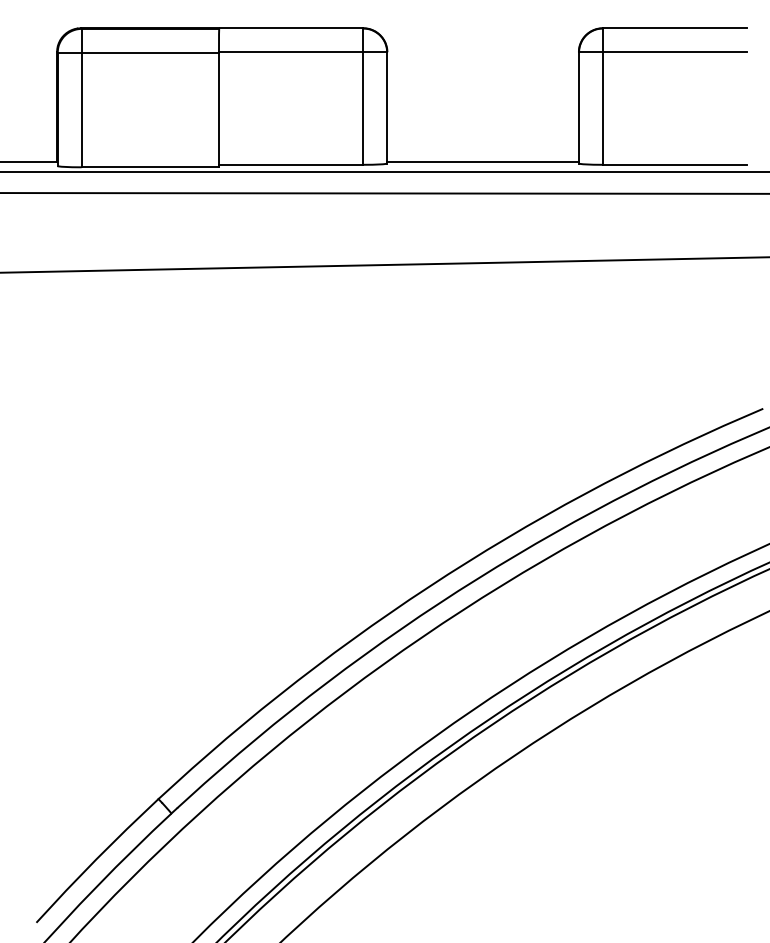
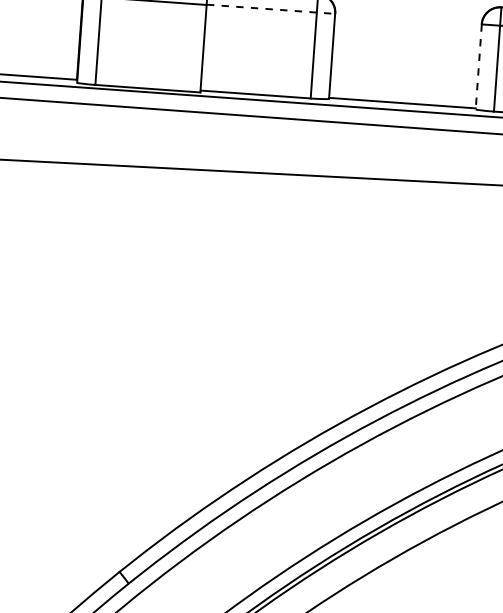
line: (303, 52) -> (271, 9), solid -> dashed
line: (579, 107) -> (479, 66), solid -> dashed

